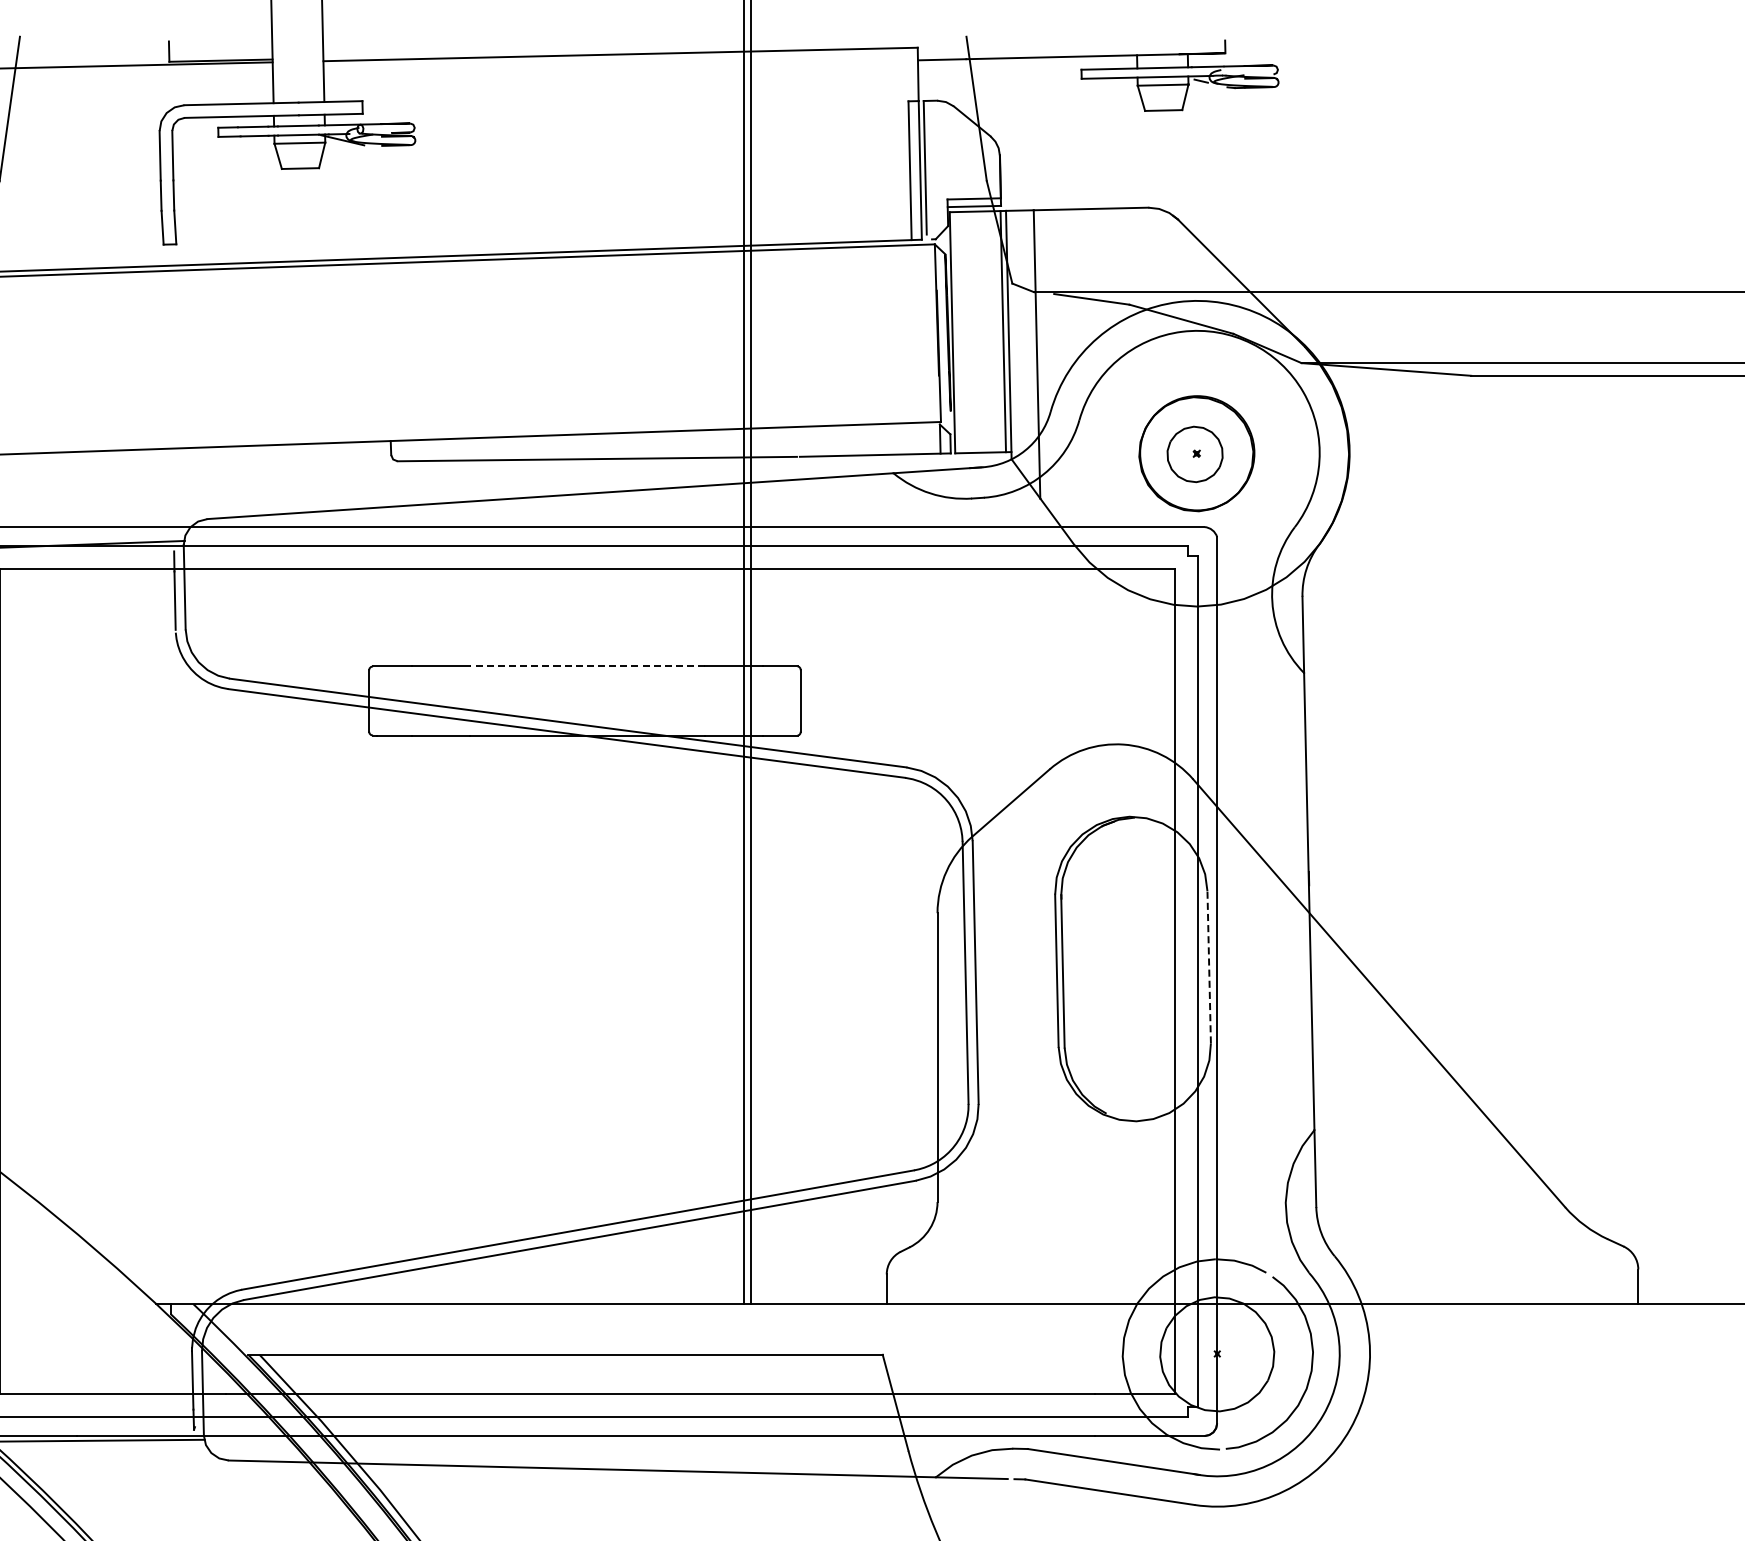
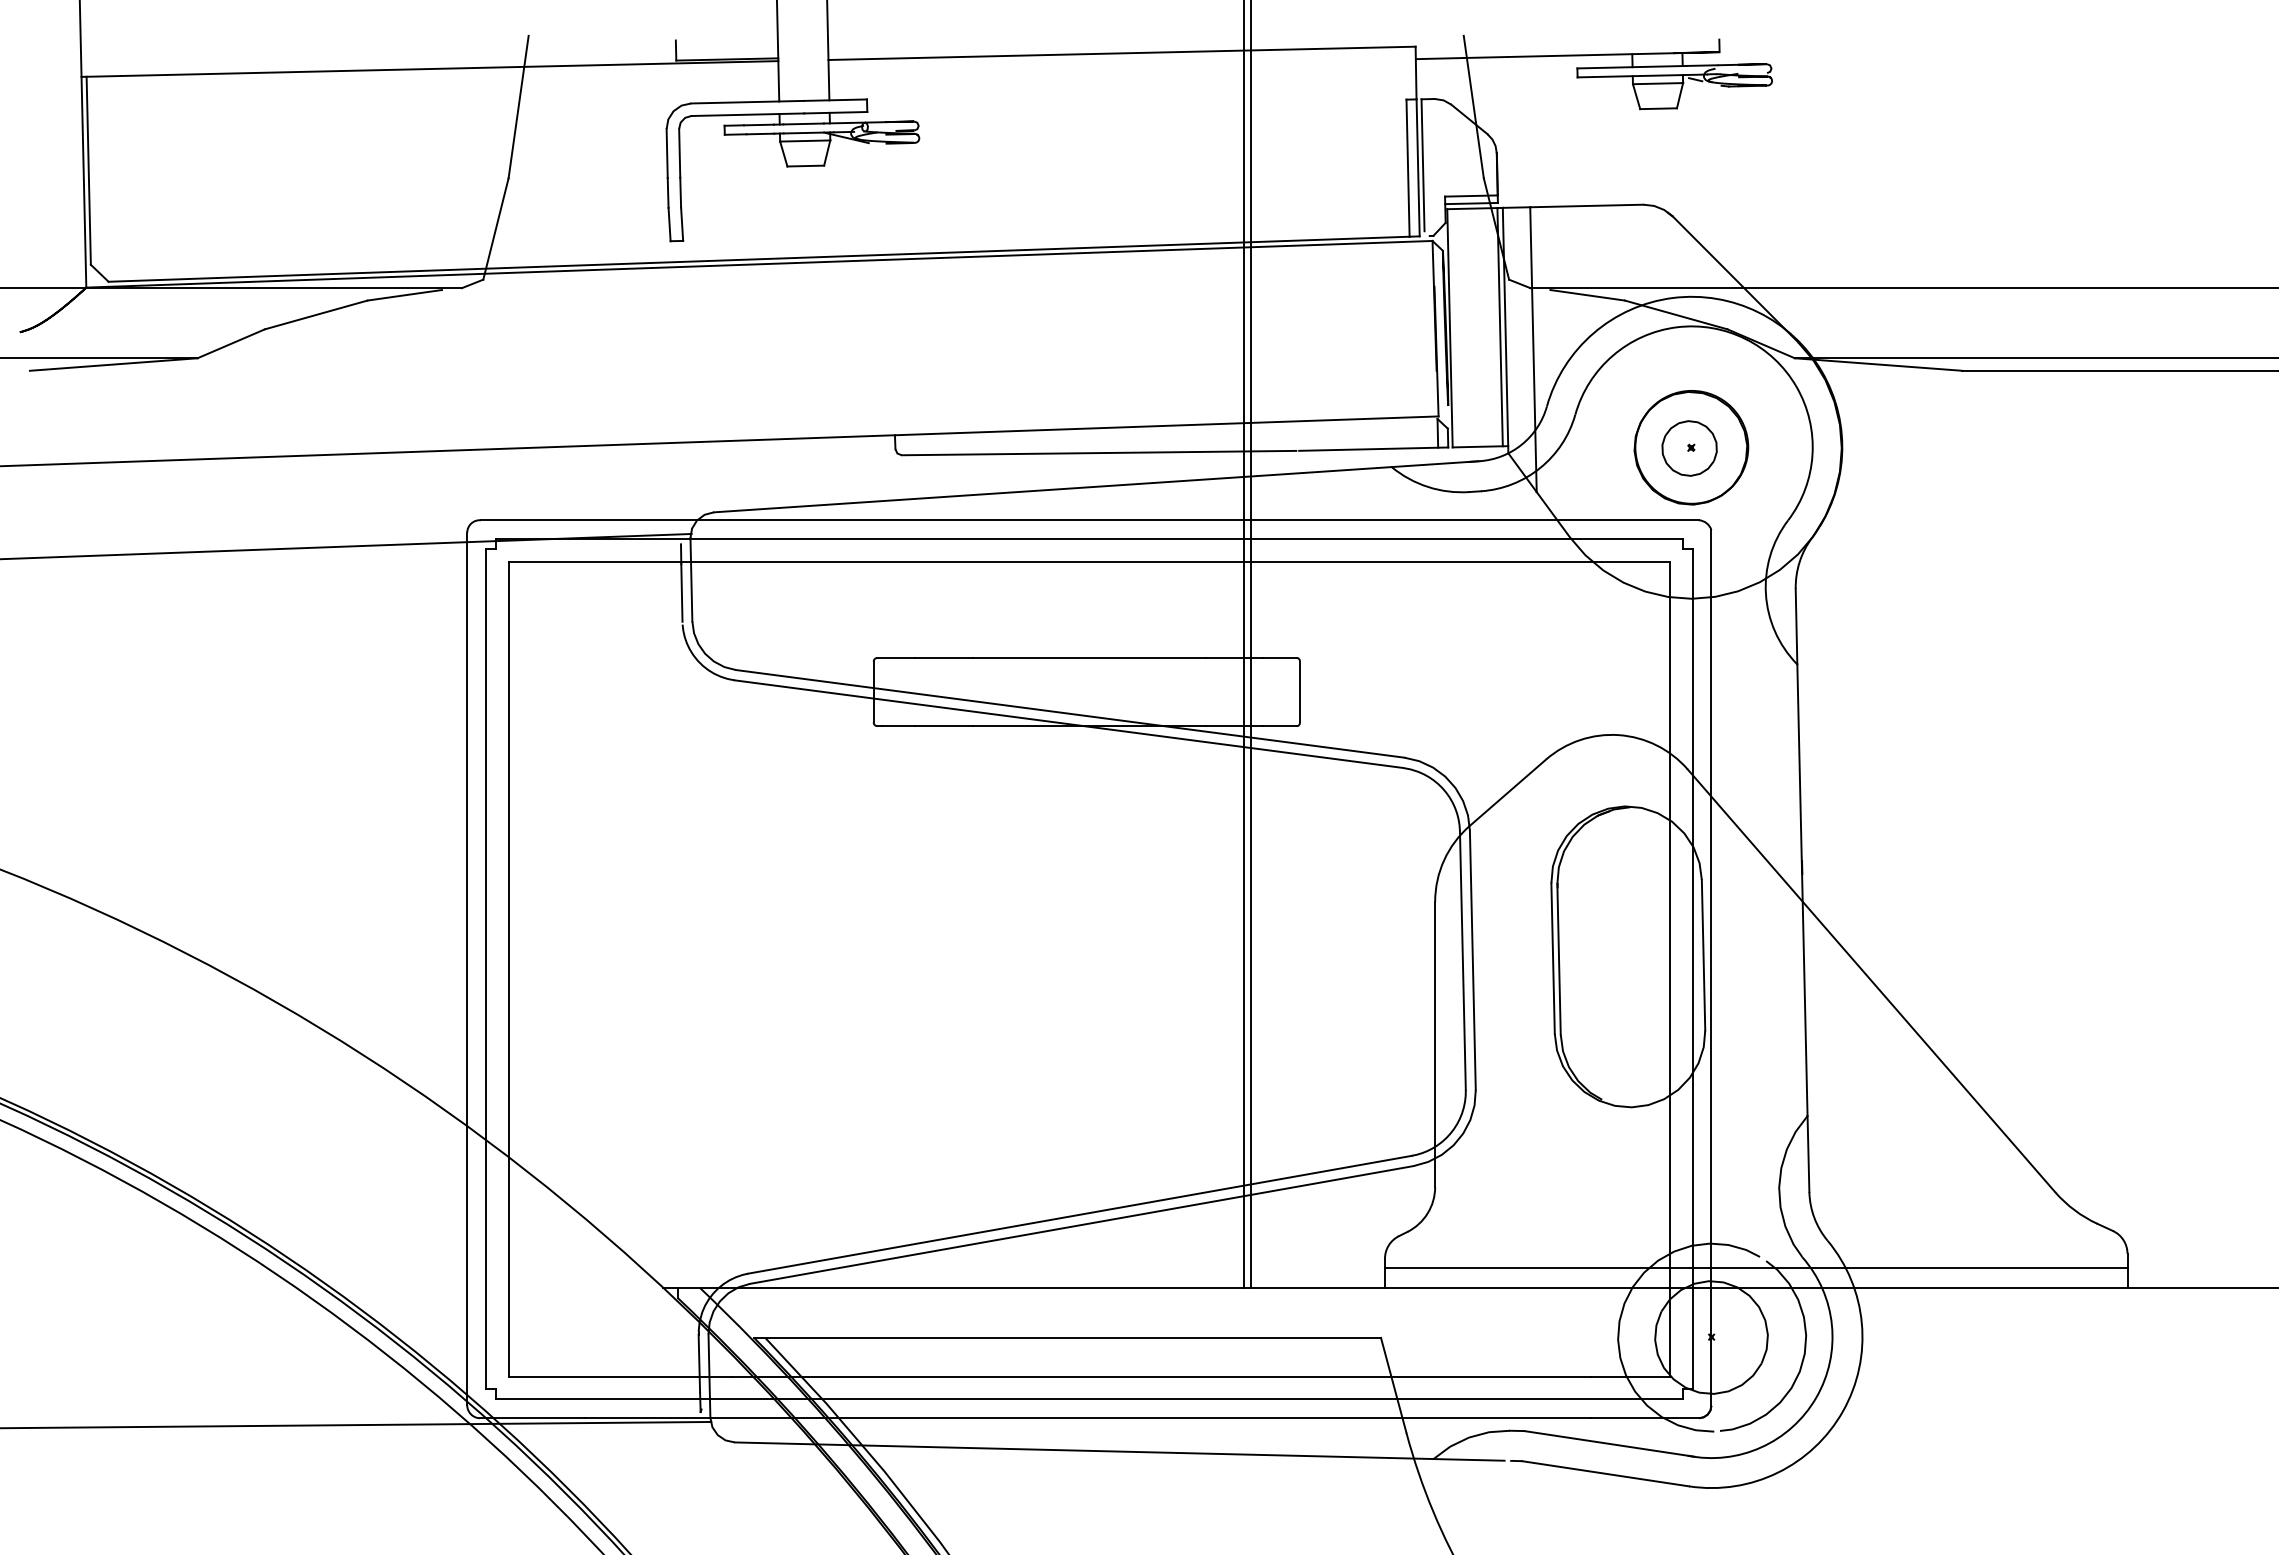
line: (586, 666) -> (1088, 657), dashed -> solid
line: (1209, 966) -> (1703, 954), dashed -> solid
line: (1262, 1283) -> (1756, 1267), added

